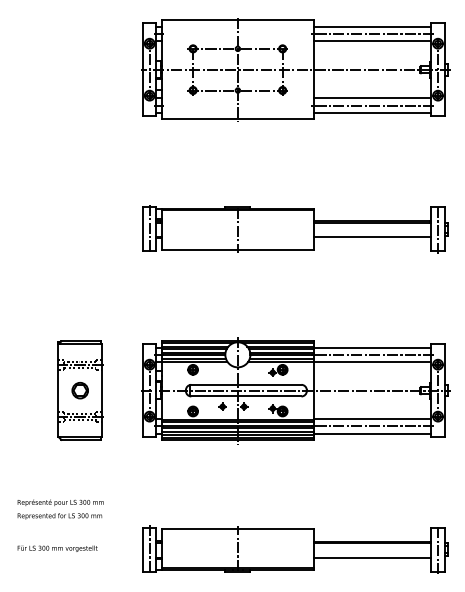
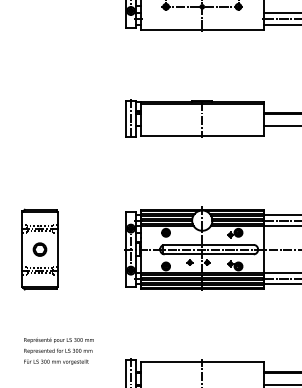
part: (80, 390) -> (40, 249), moved
text: (57, 548) -> (56, 361), moved

